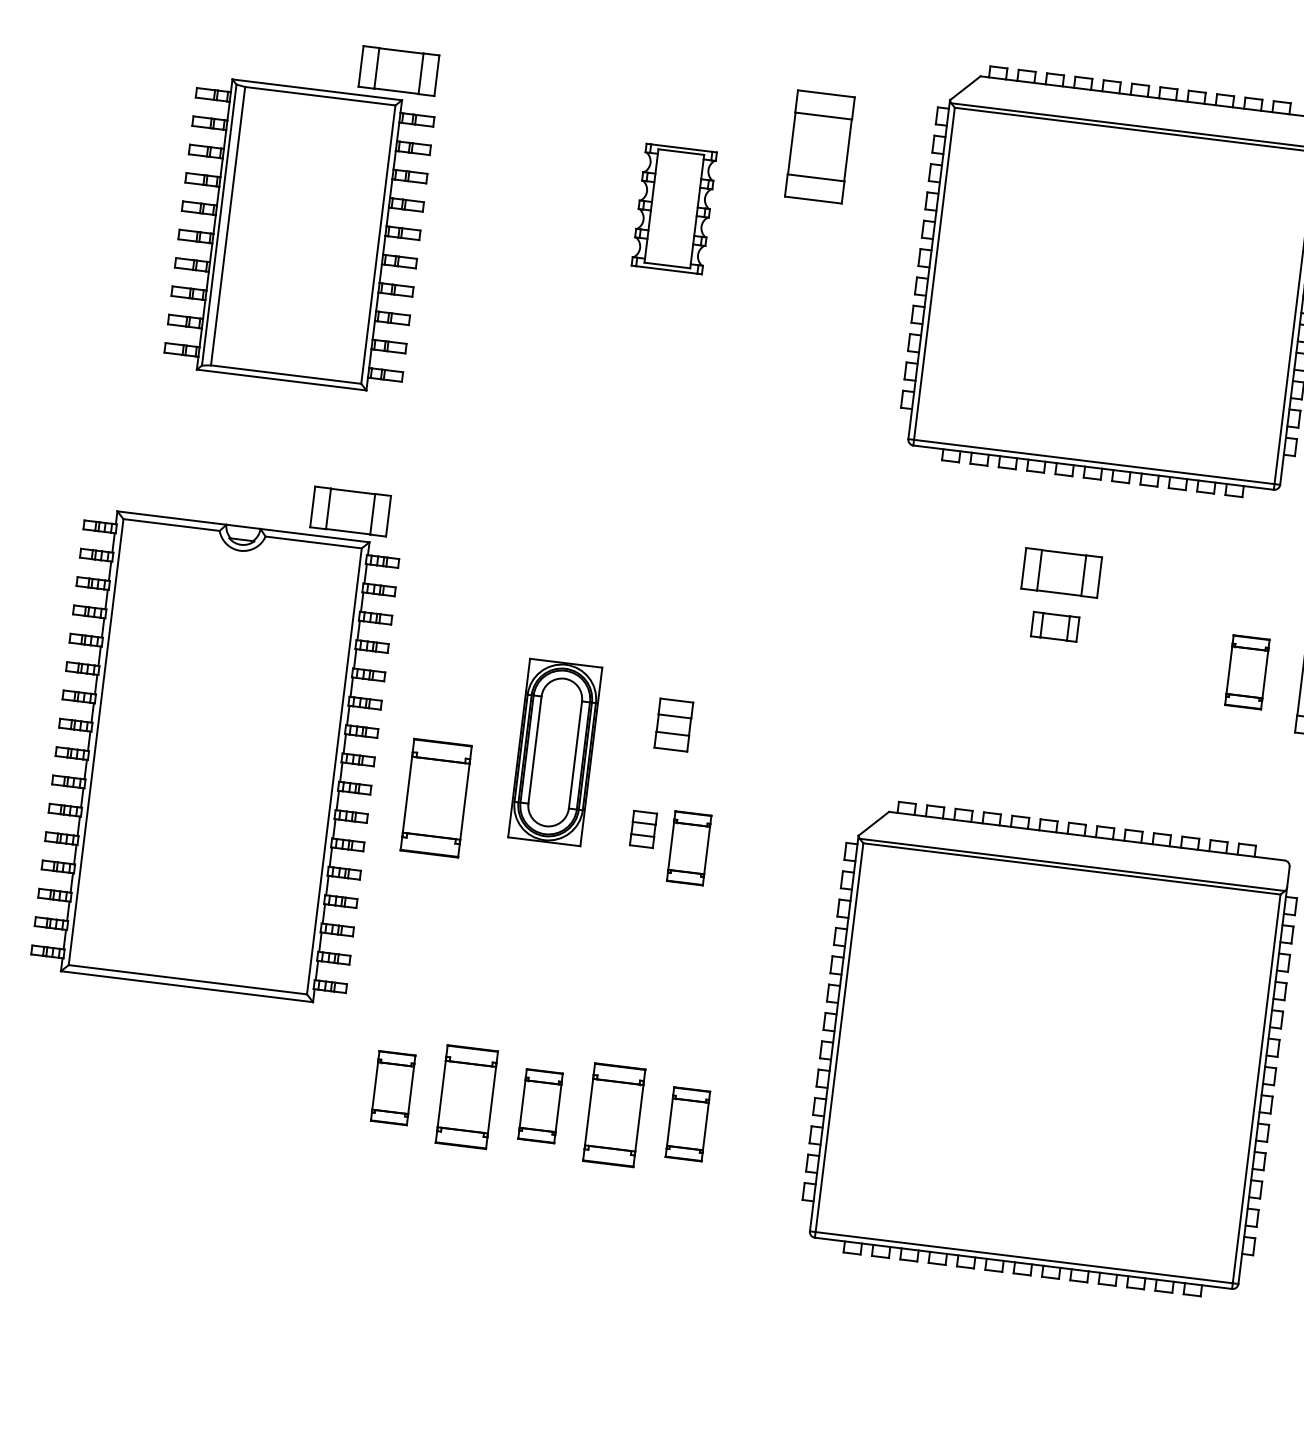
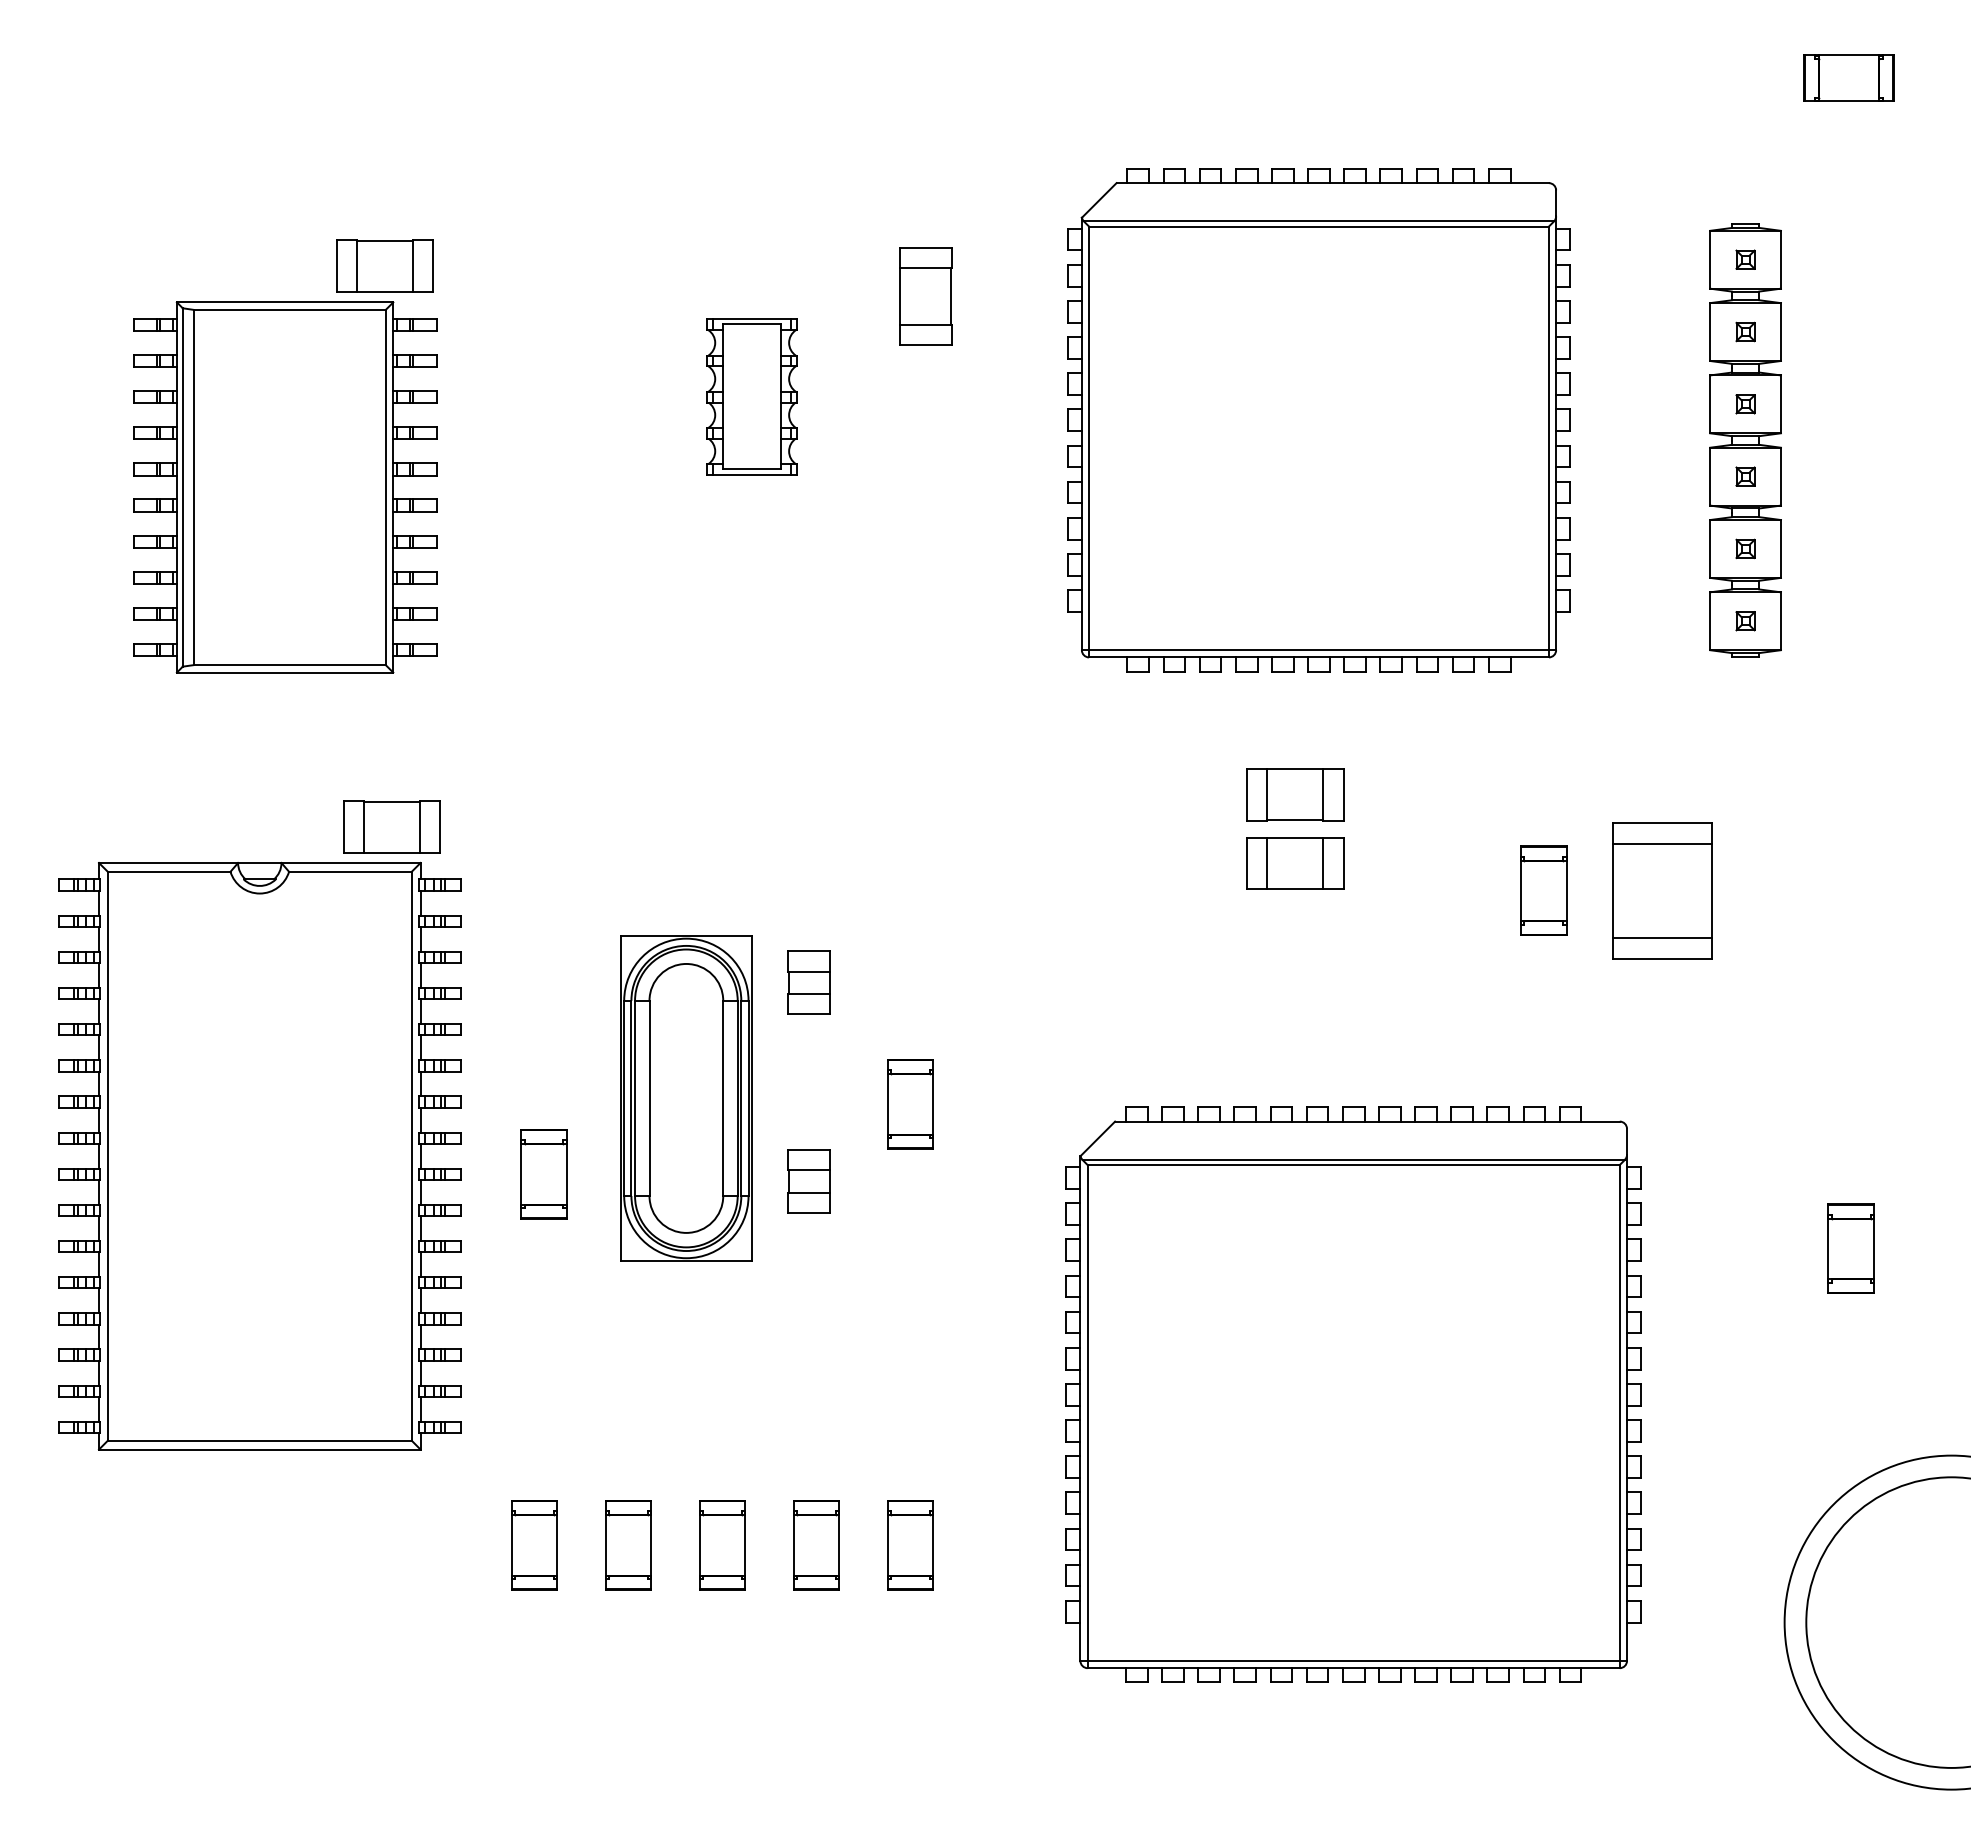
part: (819, 146) -> (925, 296), size x0.71
part: (1055, 626) -> (1295, 863), size x1.67
part: (673, 724) -> (808, 982), moved
part: (555, 752) -> (686, 1098), size x1.43
part: (435, 798) -> (543, 1174), size x0.62
part: (642, 829) -> (808, 1181), size x1.43
part: (689, 848) -> (910, 1104), moved
part: (466, 1097) -> (628, 1545), size x0.71
part: (614, 1115) -> (816, 1545), size x0.71

